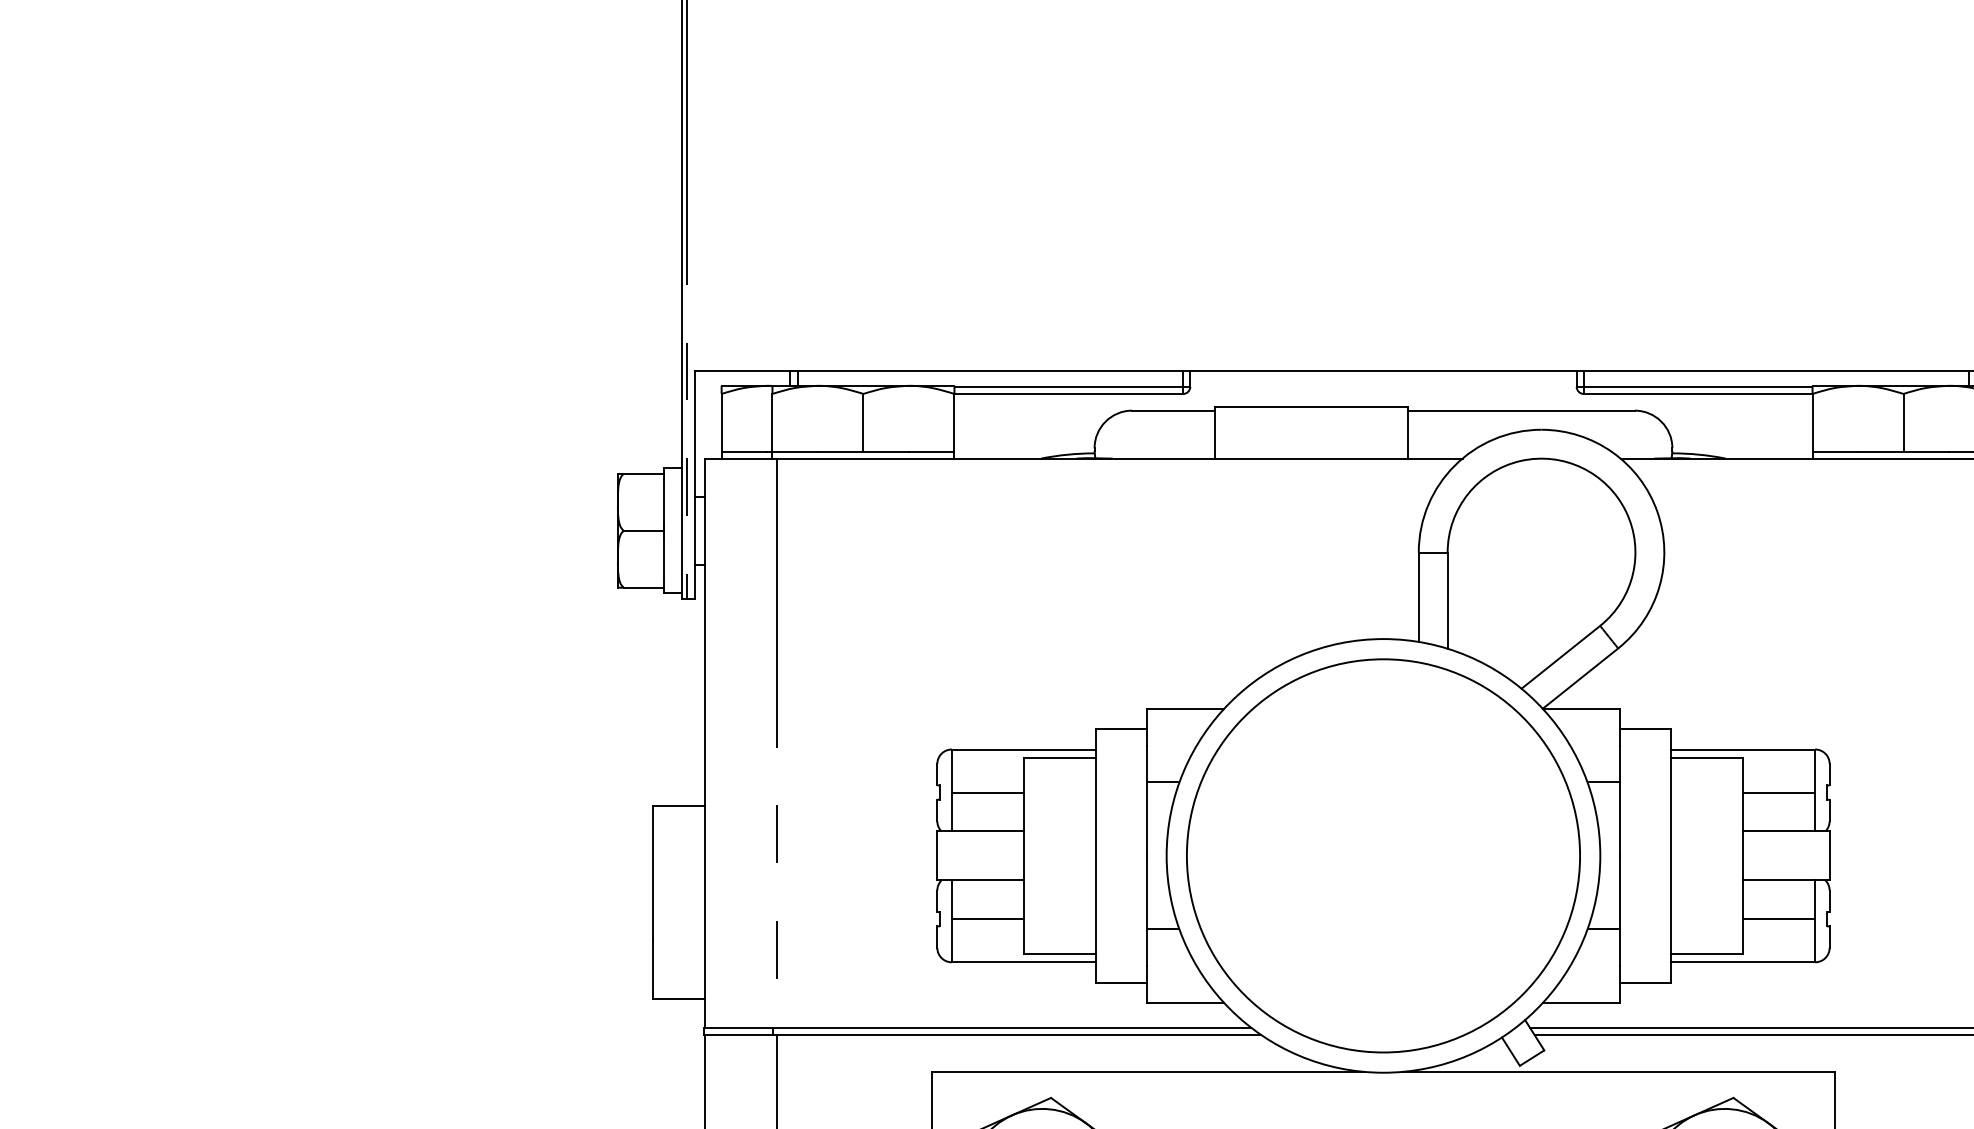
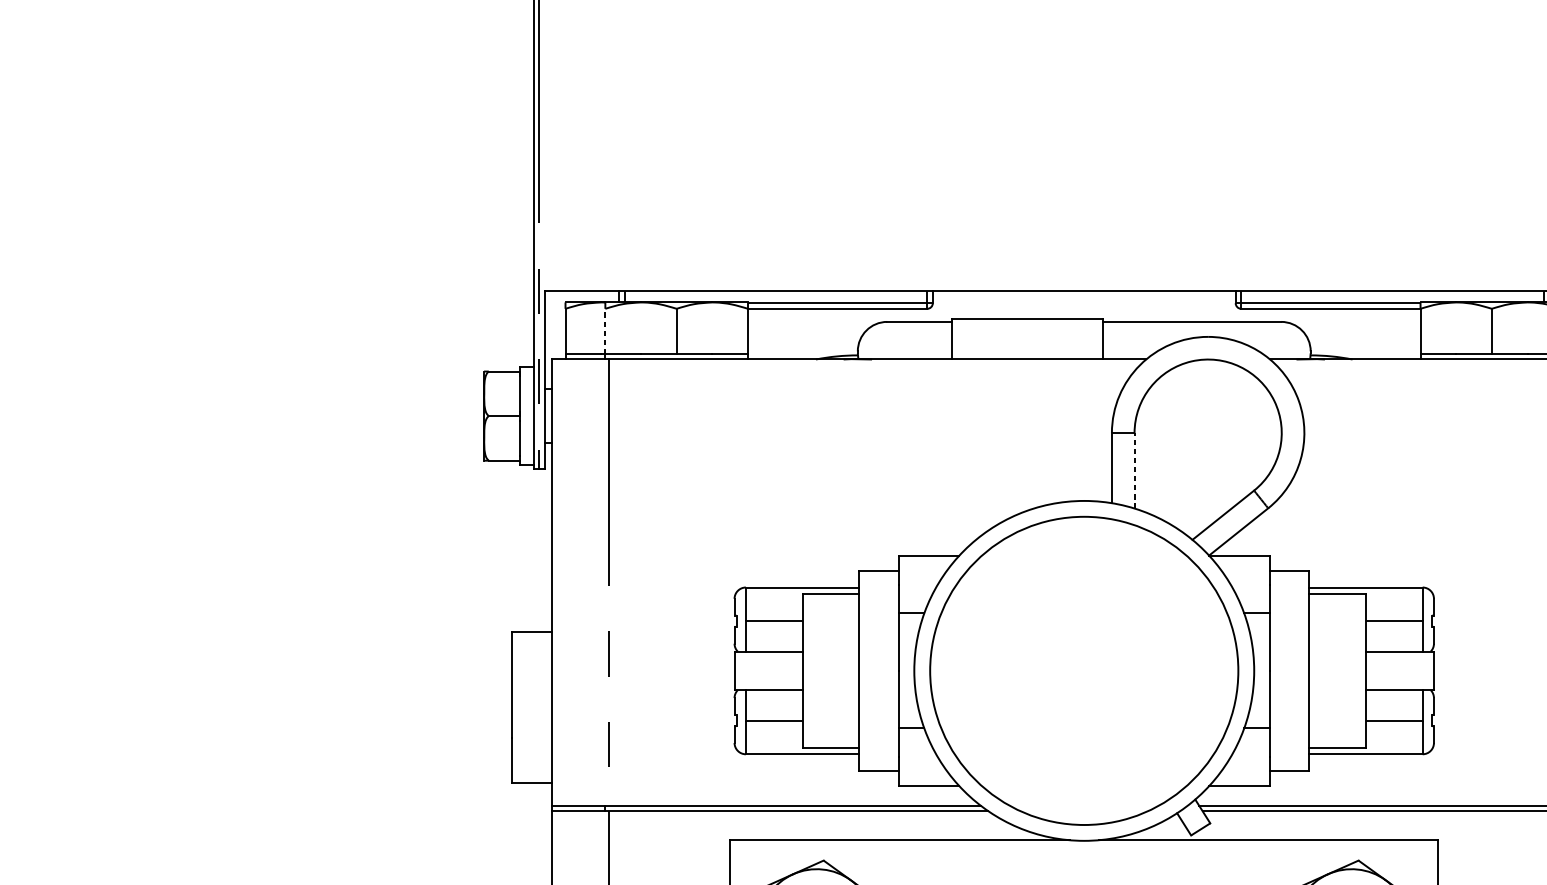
line: (772, 422) -> (605, 331), solid -> dashed
line: (1447, 600) -> (1134, 470), solid -> dashed

